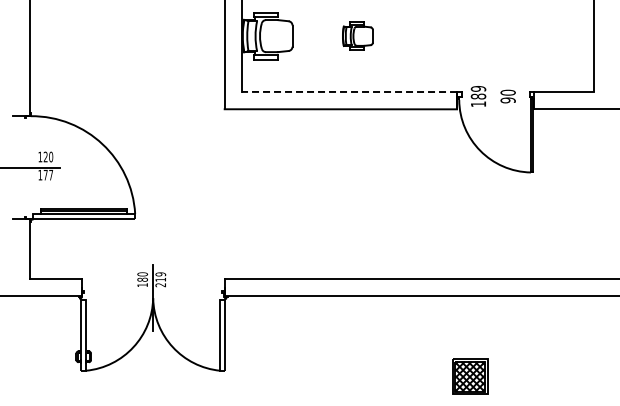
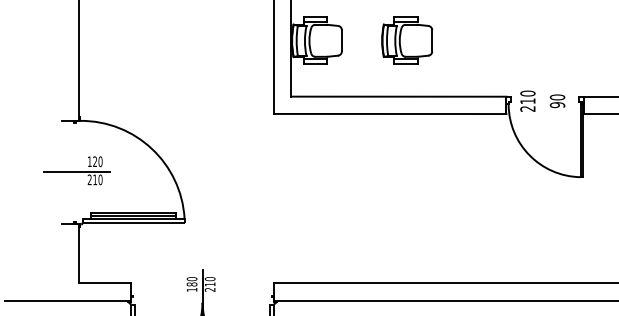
part: (357, 36) -> (406, 41), size x1.67
line: (349, 91) -> (398, 96), dashed -> solid
text: (478, 96) -> (527, 101), 189 -> 210
text: (45, 174) -> (94, 179), 177 -> 210
text: (160, 274) -> (209, 279), 219 -> 210

